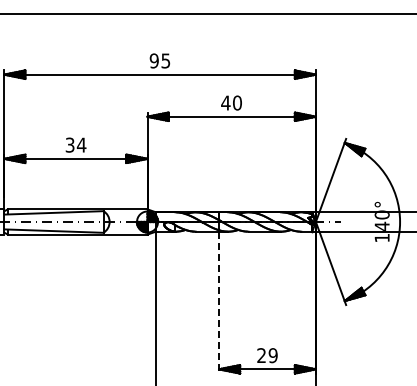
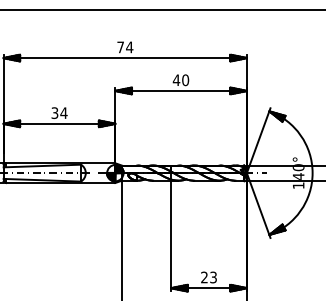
text: (159, 60) -> (124, 47), 95 -> 74
line: (219, 302) -> (171, 236), dashed -> solid
text: (272, 355) -> (212, 277), 29 -> 23

